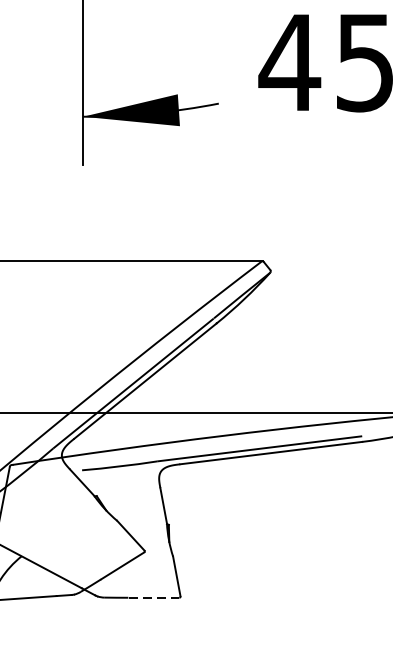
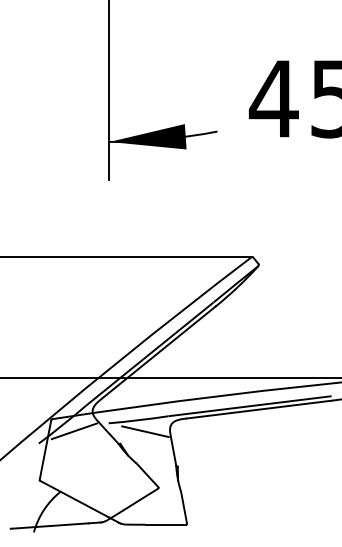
line: (37, 480) -> (73, 431), added
line: (128, 480) -> (145, 431), added
line: (153, 597) -> (165, 524), dashed -> solid

